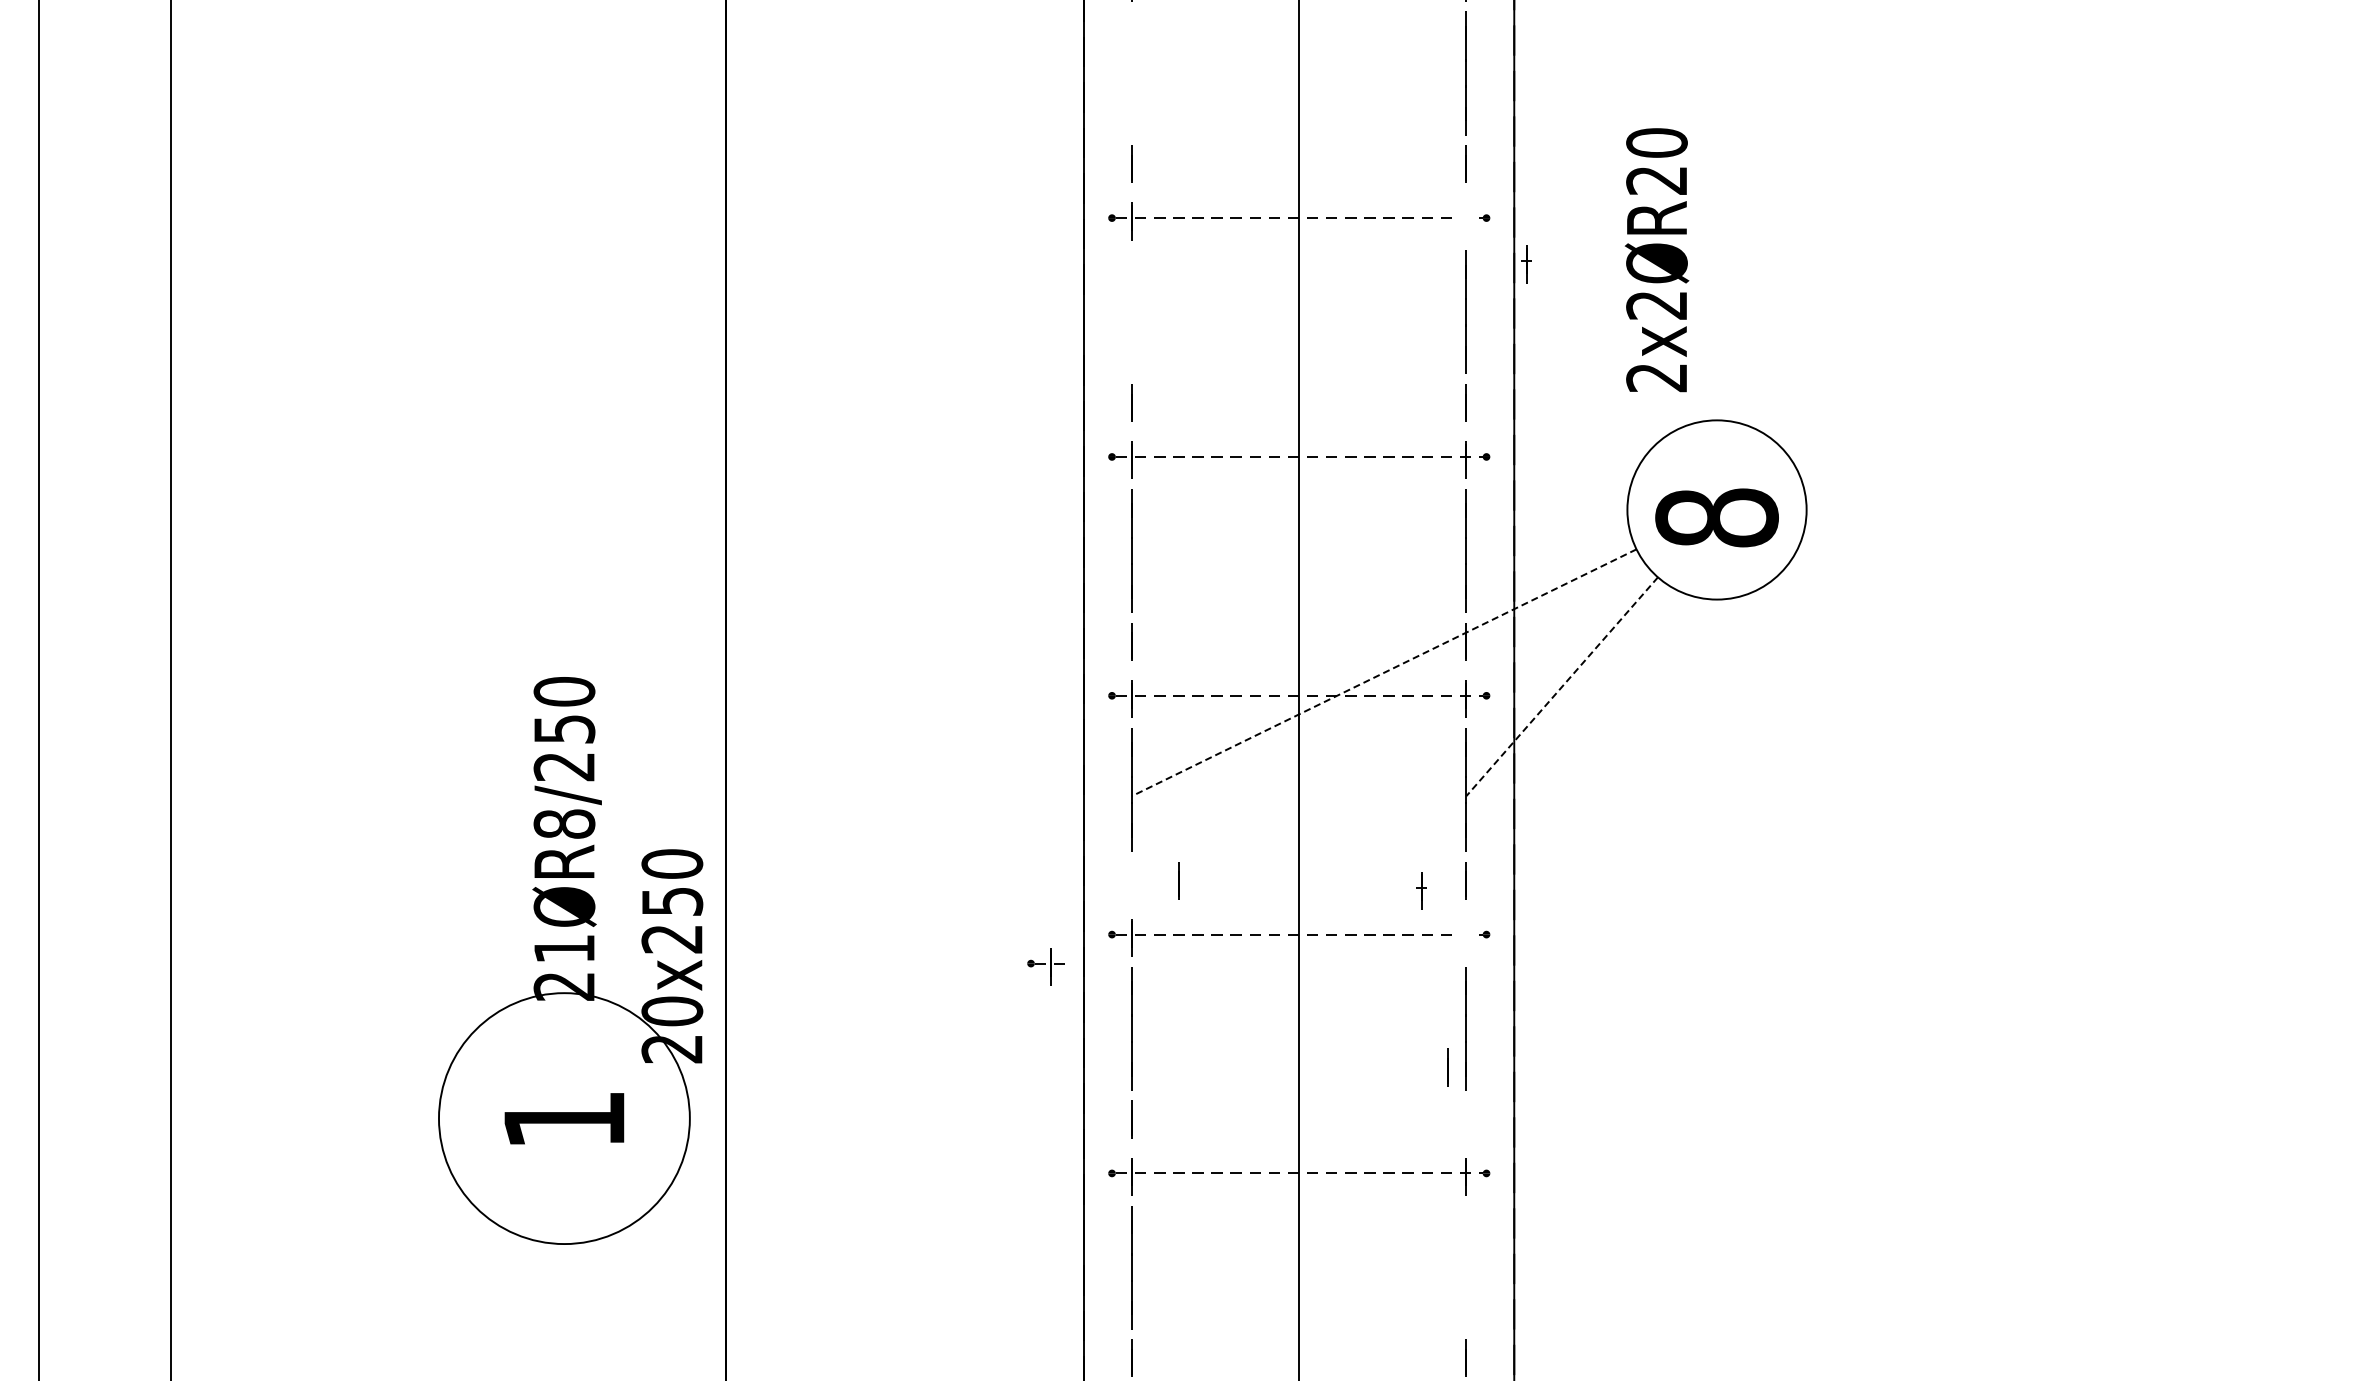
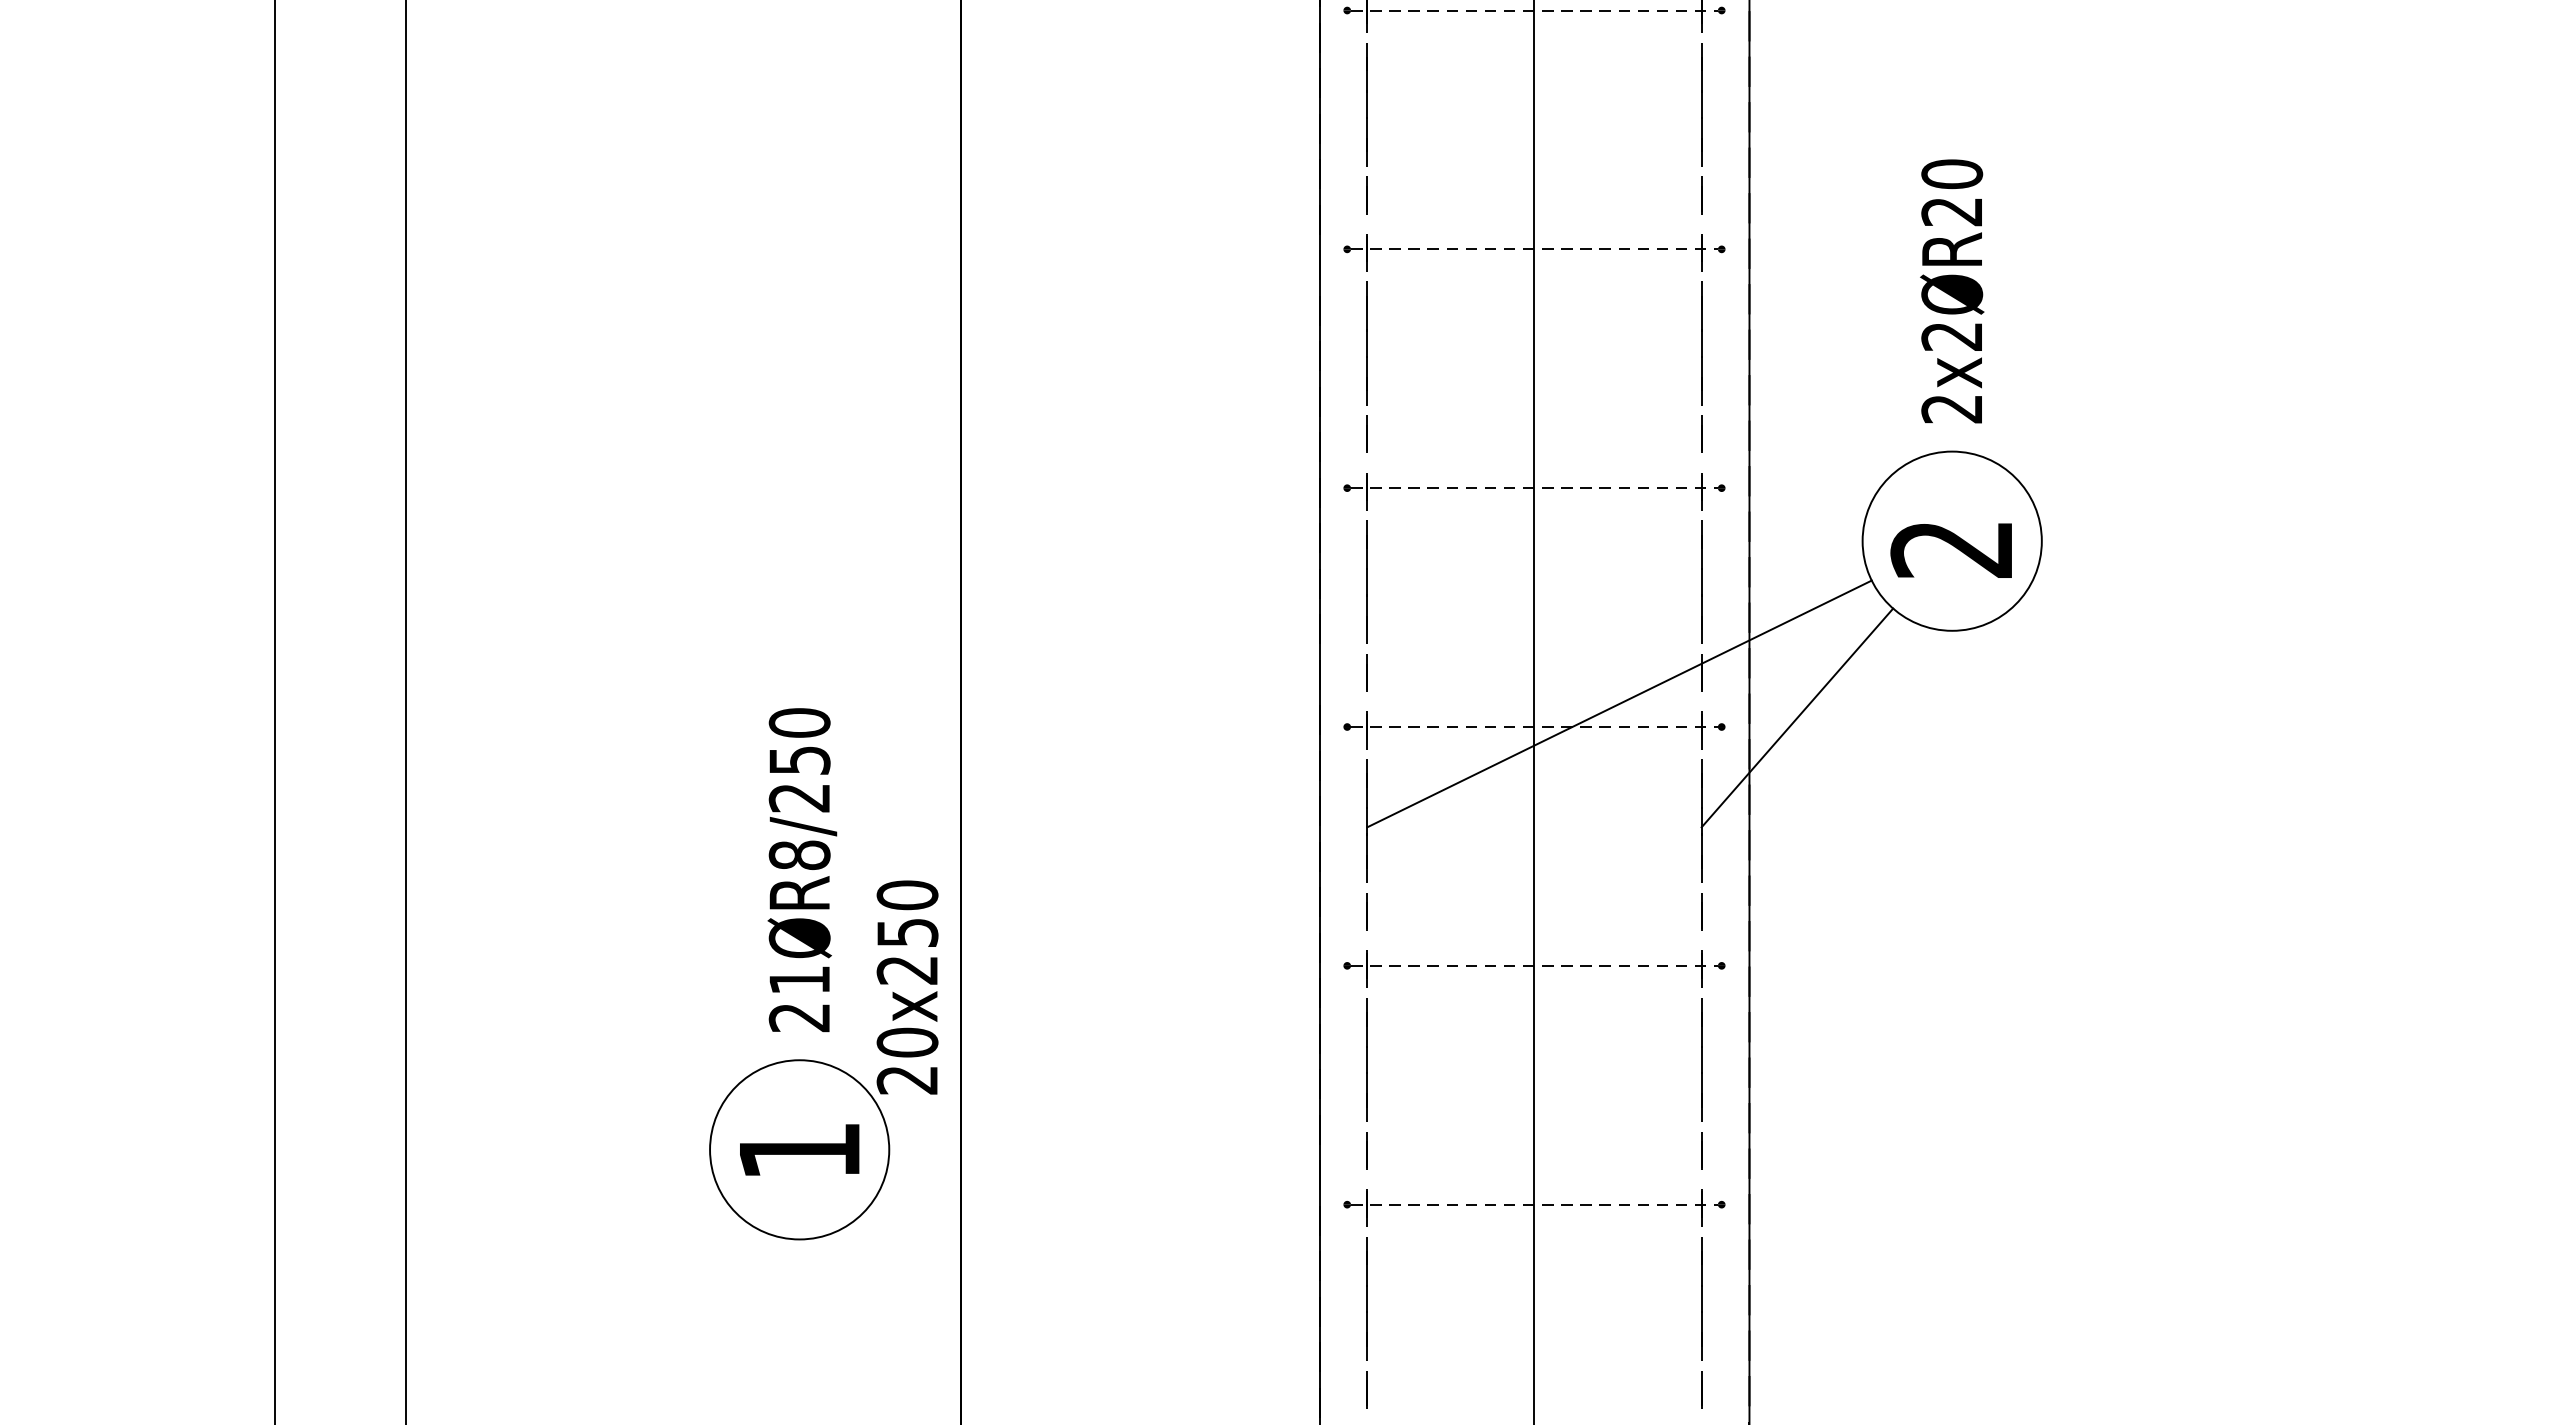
line: (1131, 73) -> (1366, 104), added
text: (1657, 260) -> (1952, 291), moved
part: (1526, 264) -> (1700, 252), moved
line: (1131, 312) -> (1366, 343), added
text: (1717, 517) -> (1952, 548), 8 -> 2
line: (1384, 672) -> (1619, 703), dashed -> solid
line: (1562, 687) -> (1797, 718), dashed -> solid
line: (1178, 880) -> (1366, 911), moved
part: (1421, 890) -> (1700, 968), moved
part: (1046, 966) -> (1281, 997), removed
line: (1448, 1067) -> (1701, 1150), moved
circle: (564, 1118) -> (799, 1149), size x0.71
line: (1466, 1267) -> (1701, 1298), added

